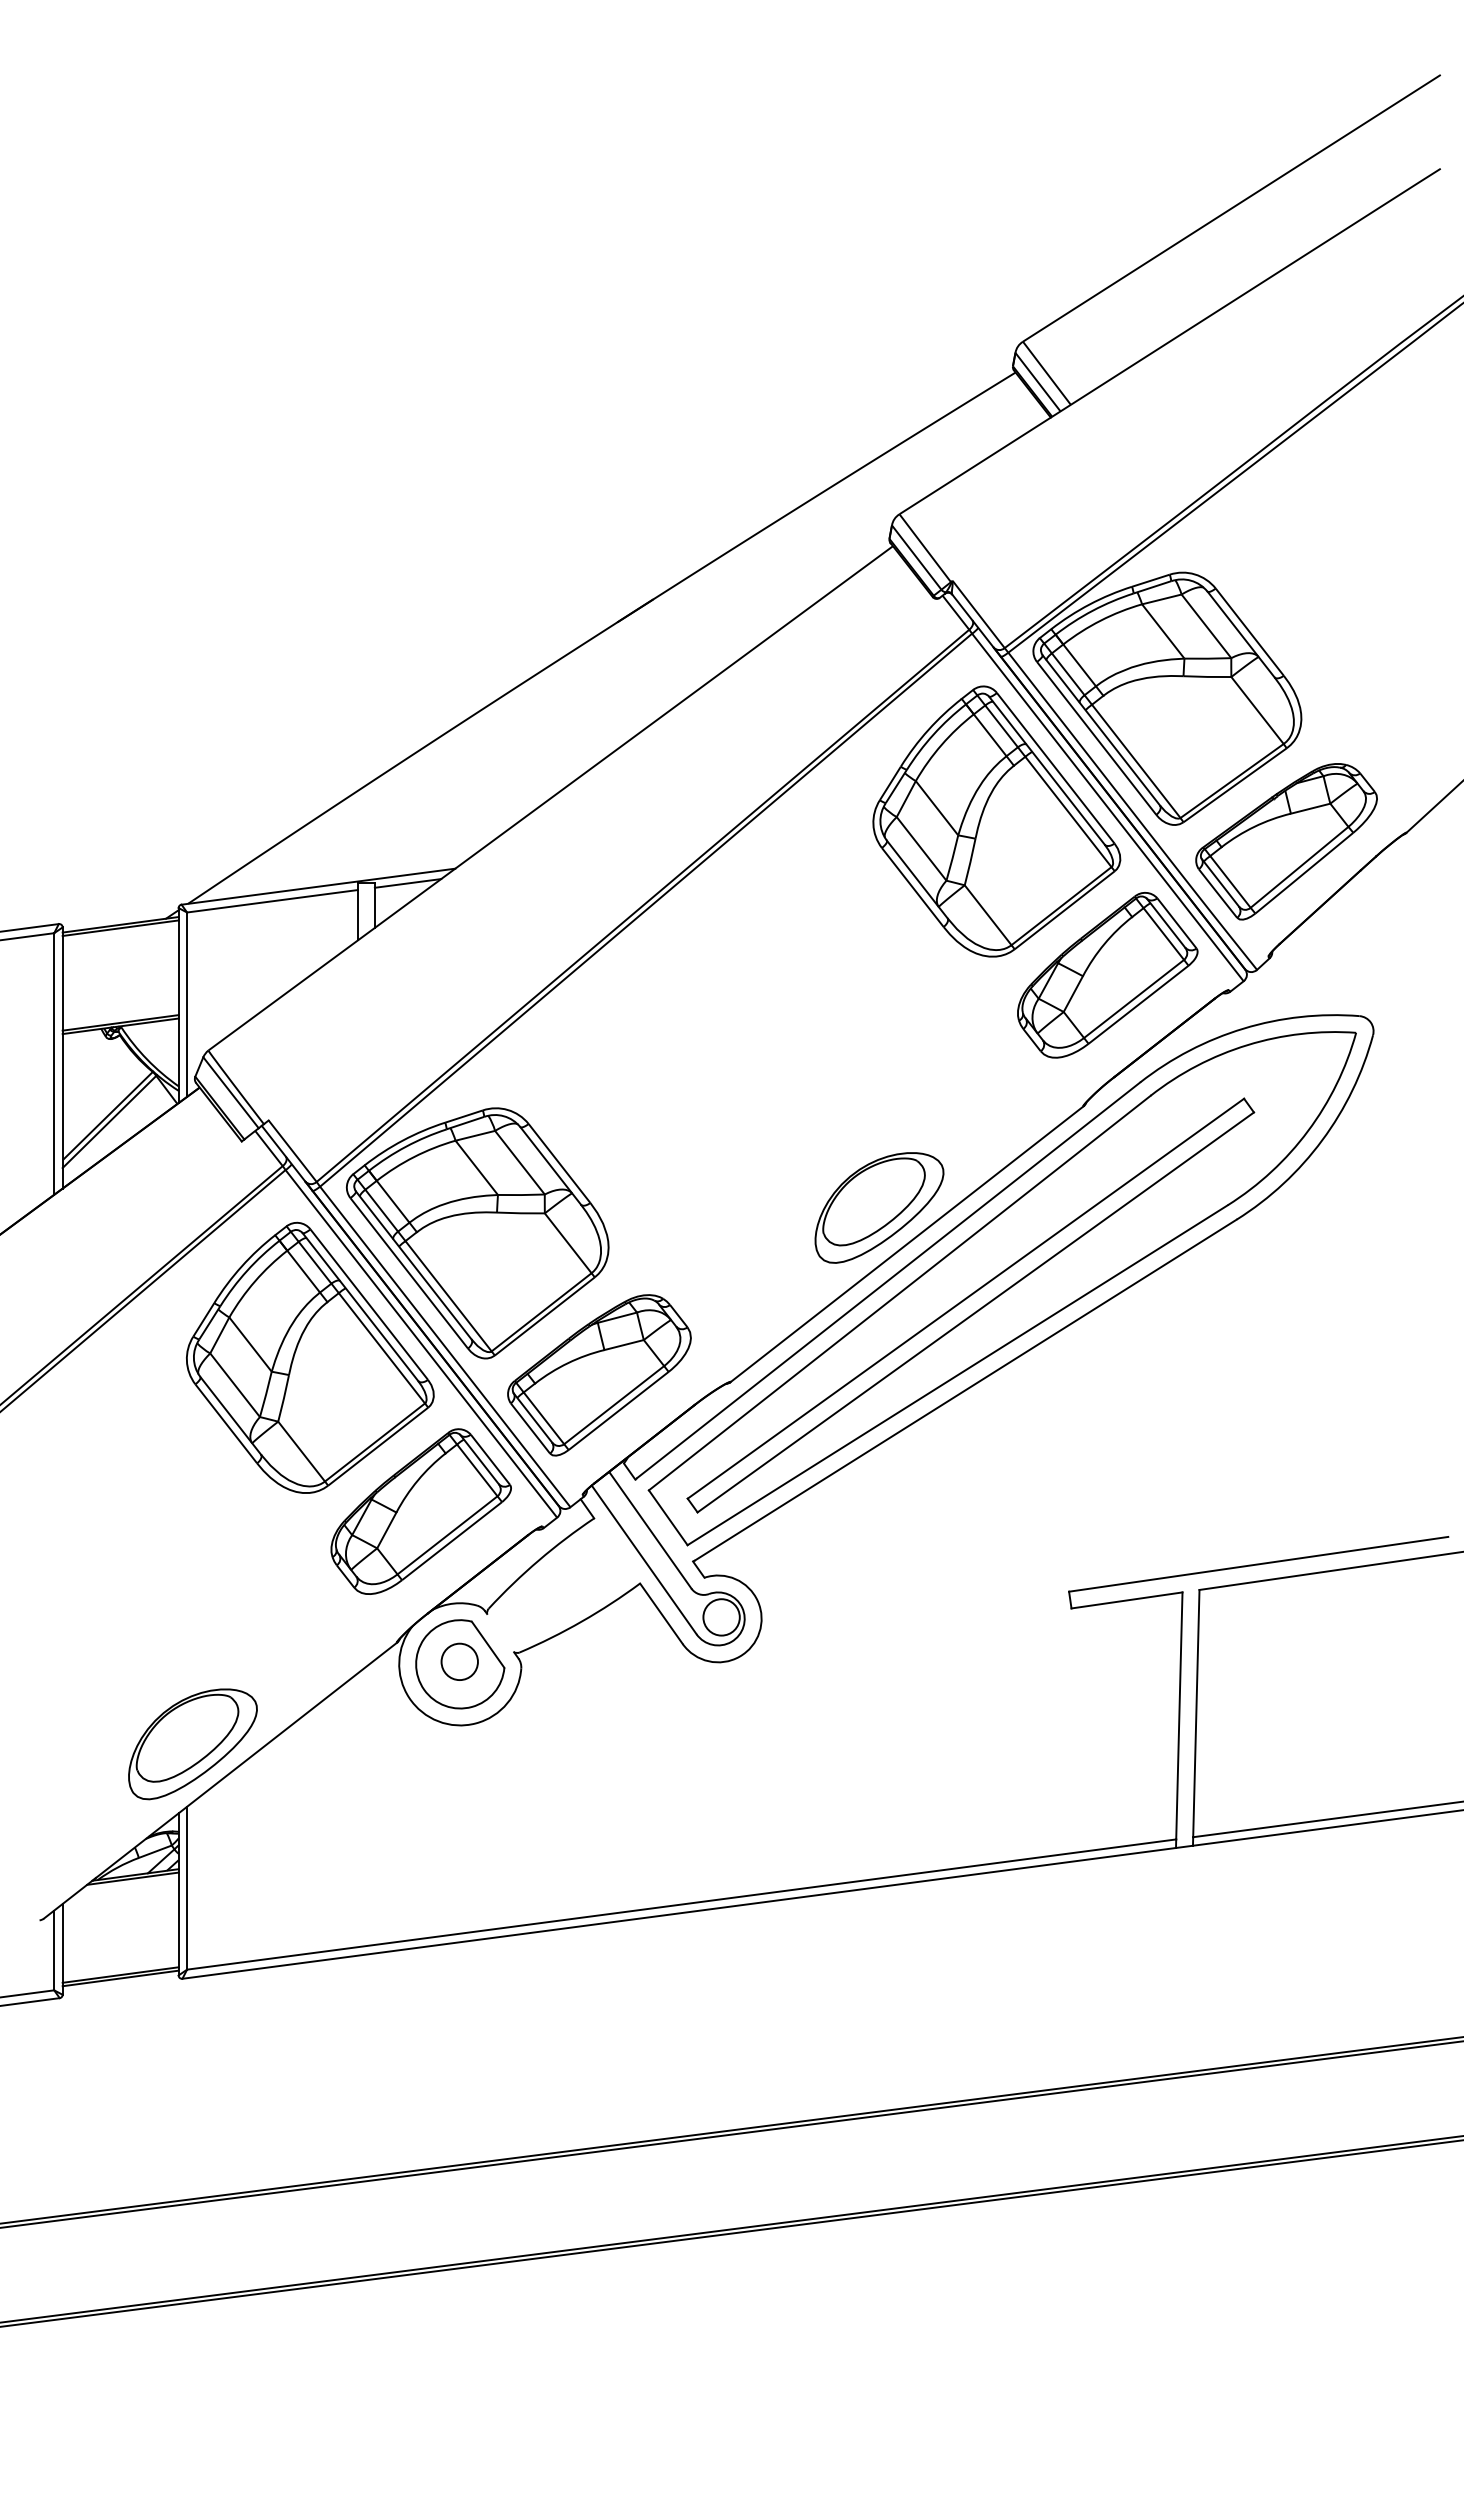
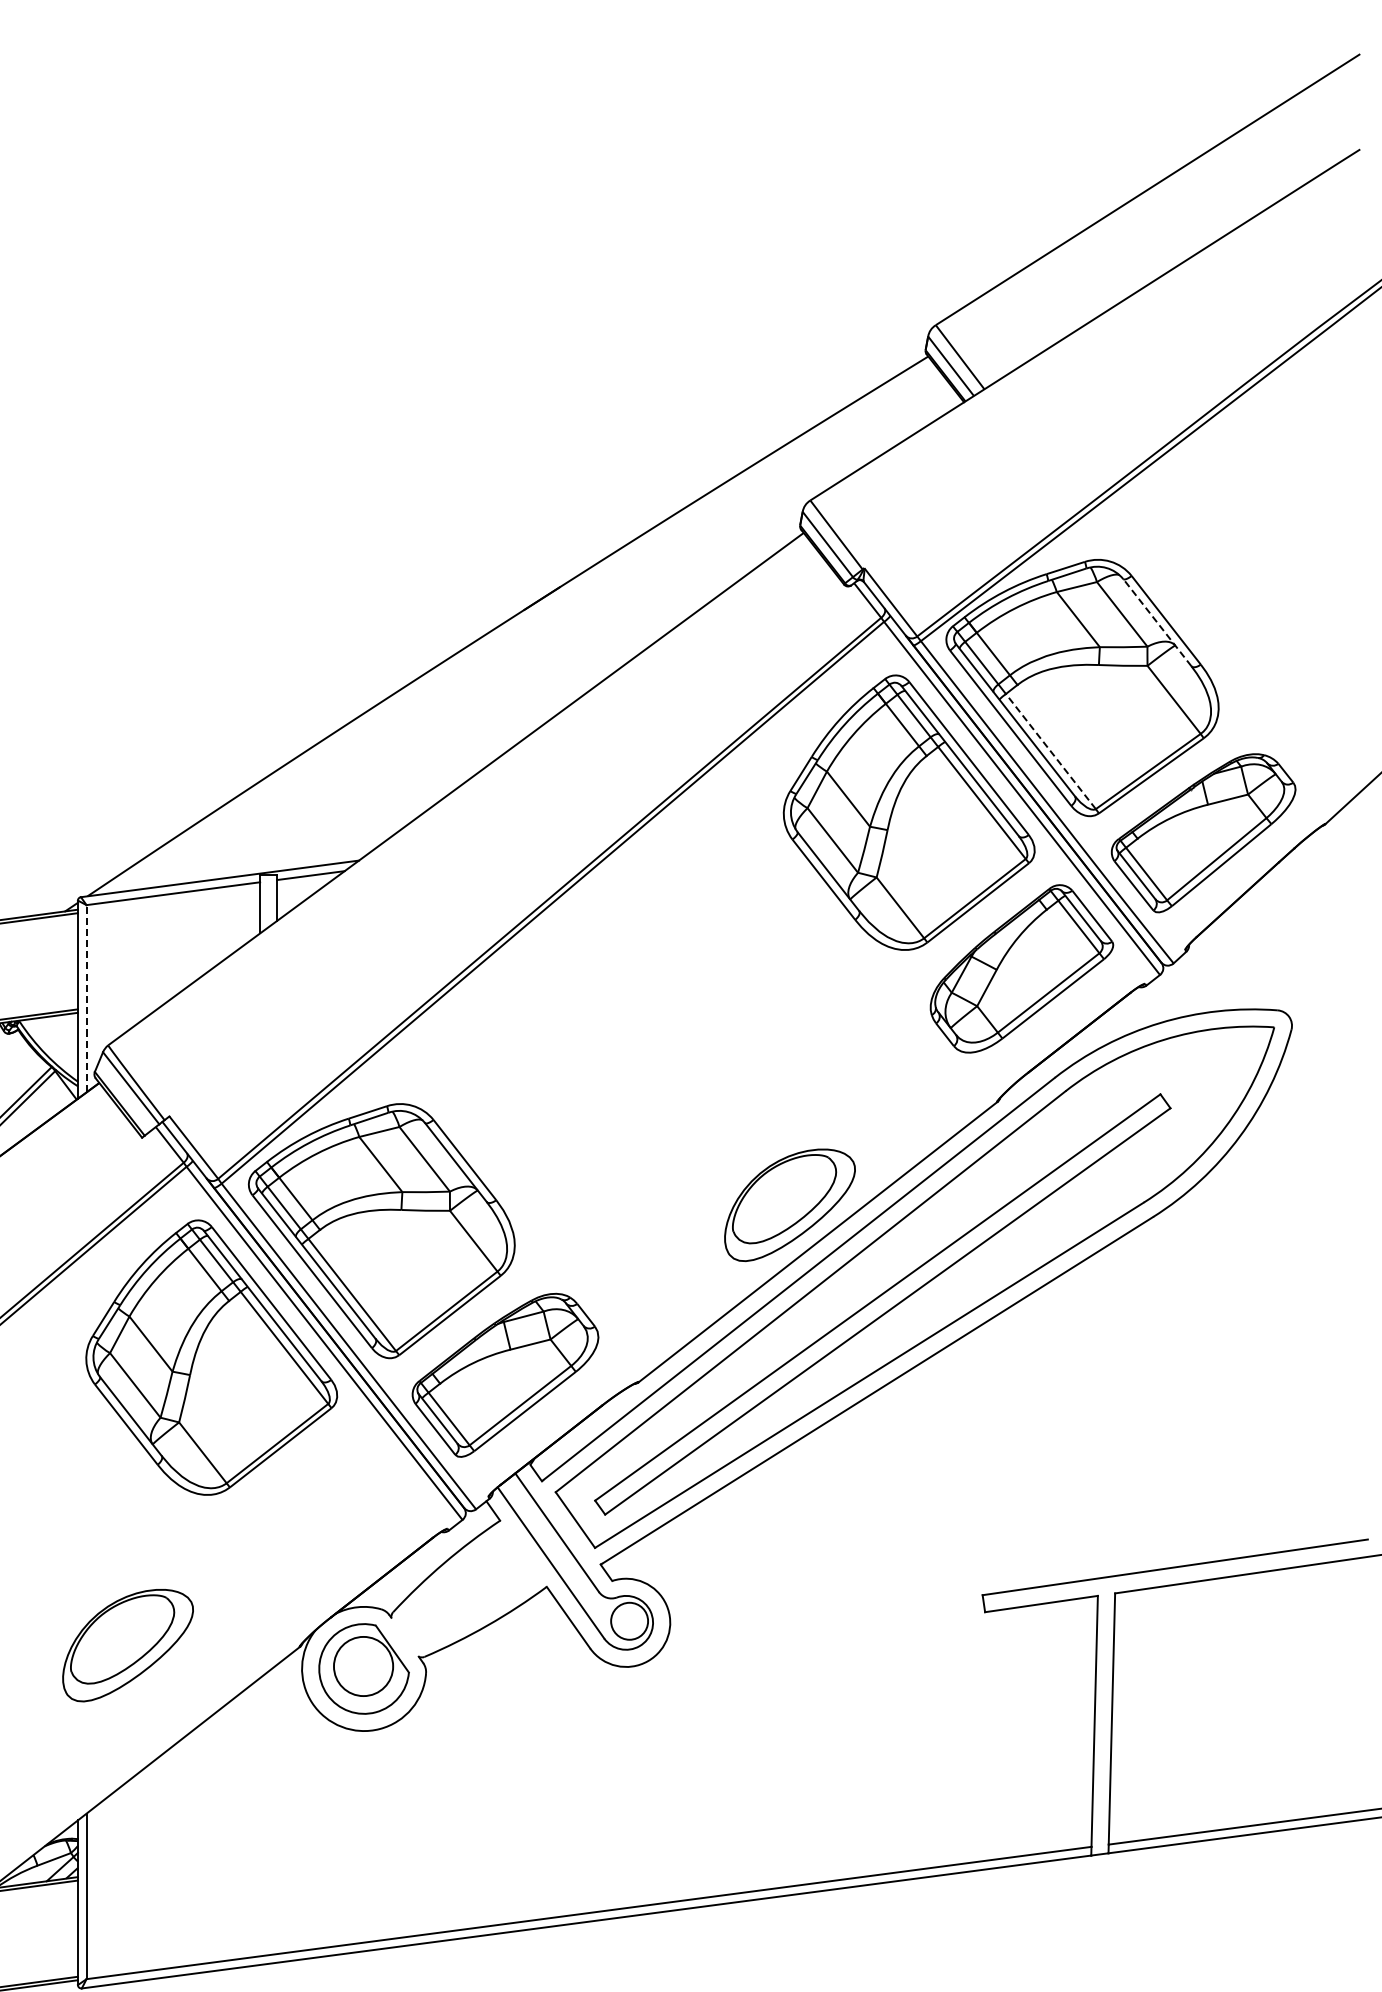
line: (1240, 634) -> (1156, 622), solid -> dashed
line: (1136, 761) -> (1051, 751), solid -> dashed
line: (187, 1004) -> (86, 998), solid -> dashed
part: (420, 1511) -> (323, 1513), removed
circle: (459, 1661) -> (363, 1666), size x1.6
part: (192, 1744) -> (127, 1645), moved

